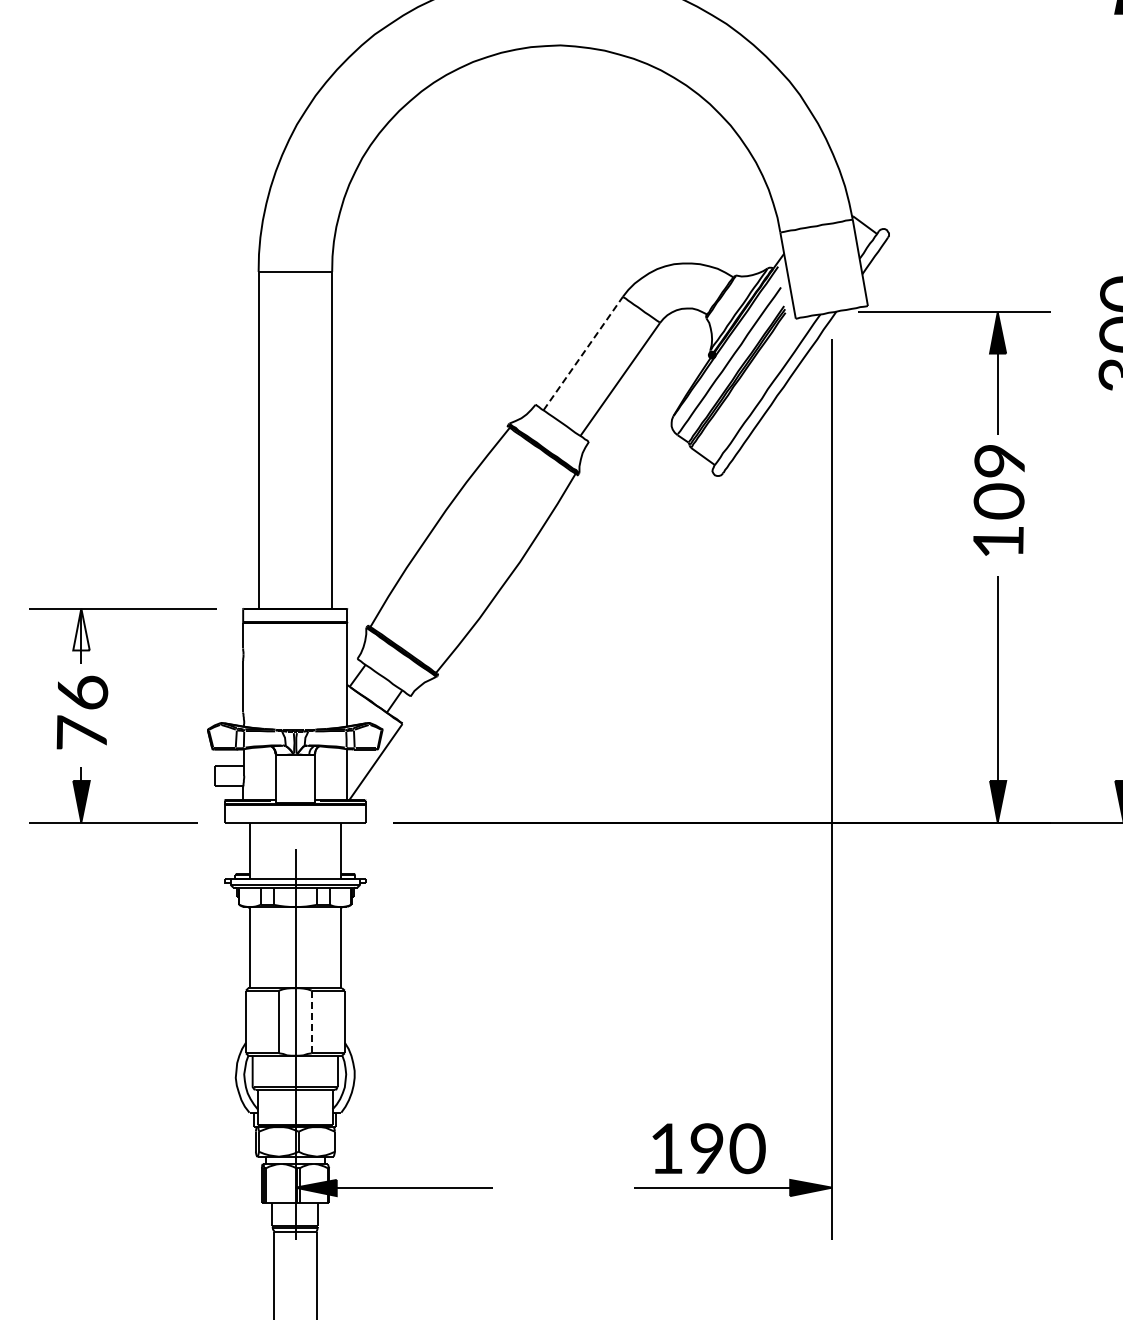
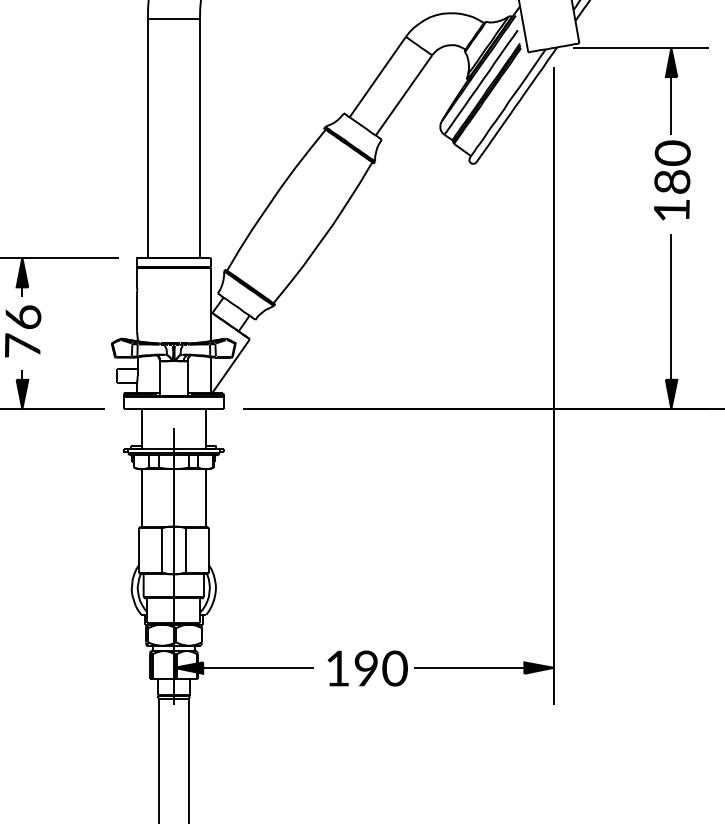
line: (583, 352) -> (377, 76), dashed -> solid
text: (999, 480) -> (672, 167), 109 -> 180
fill: (81, 629) -> (22, 272), added
line: (311, 1022) -> (185, 550), dashed -> solid
text: (708, 1148) -> (367, 668), moved

